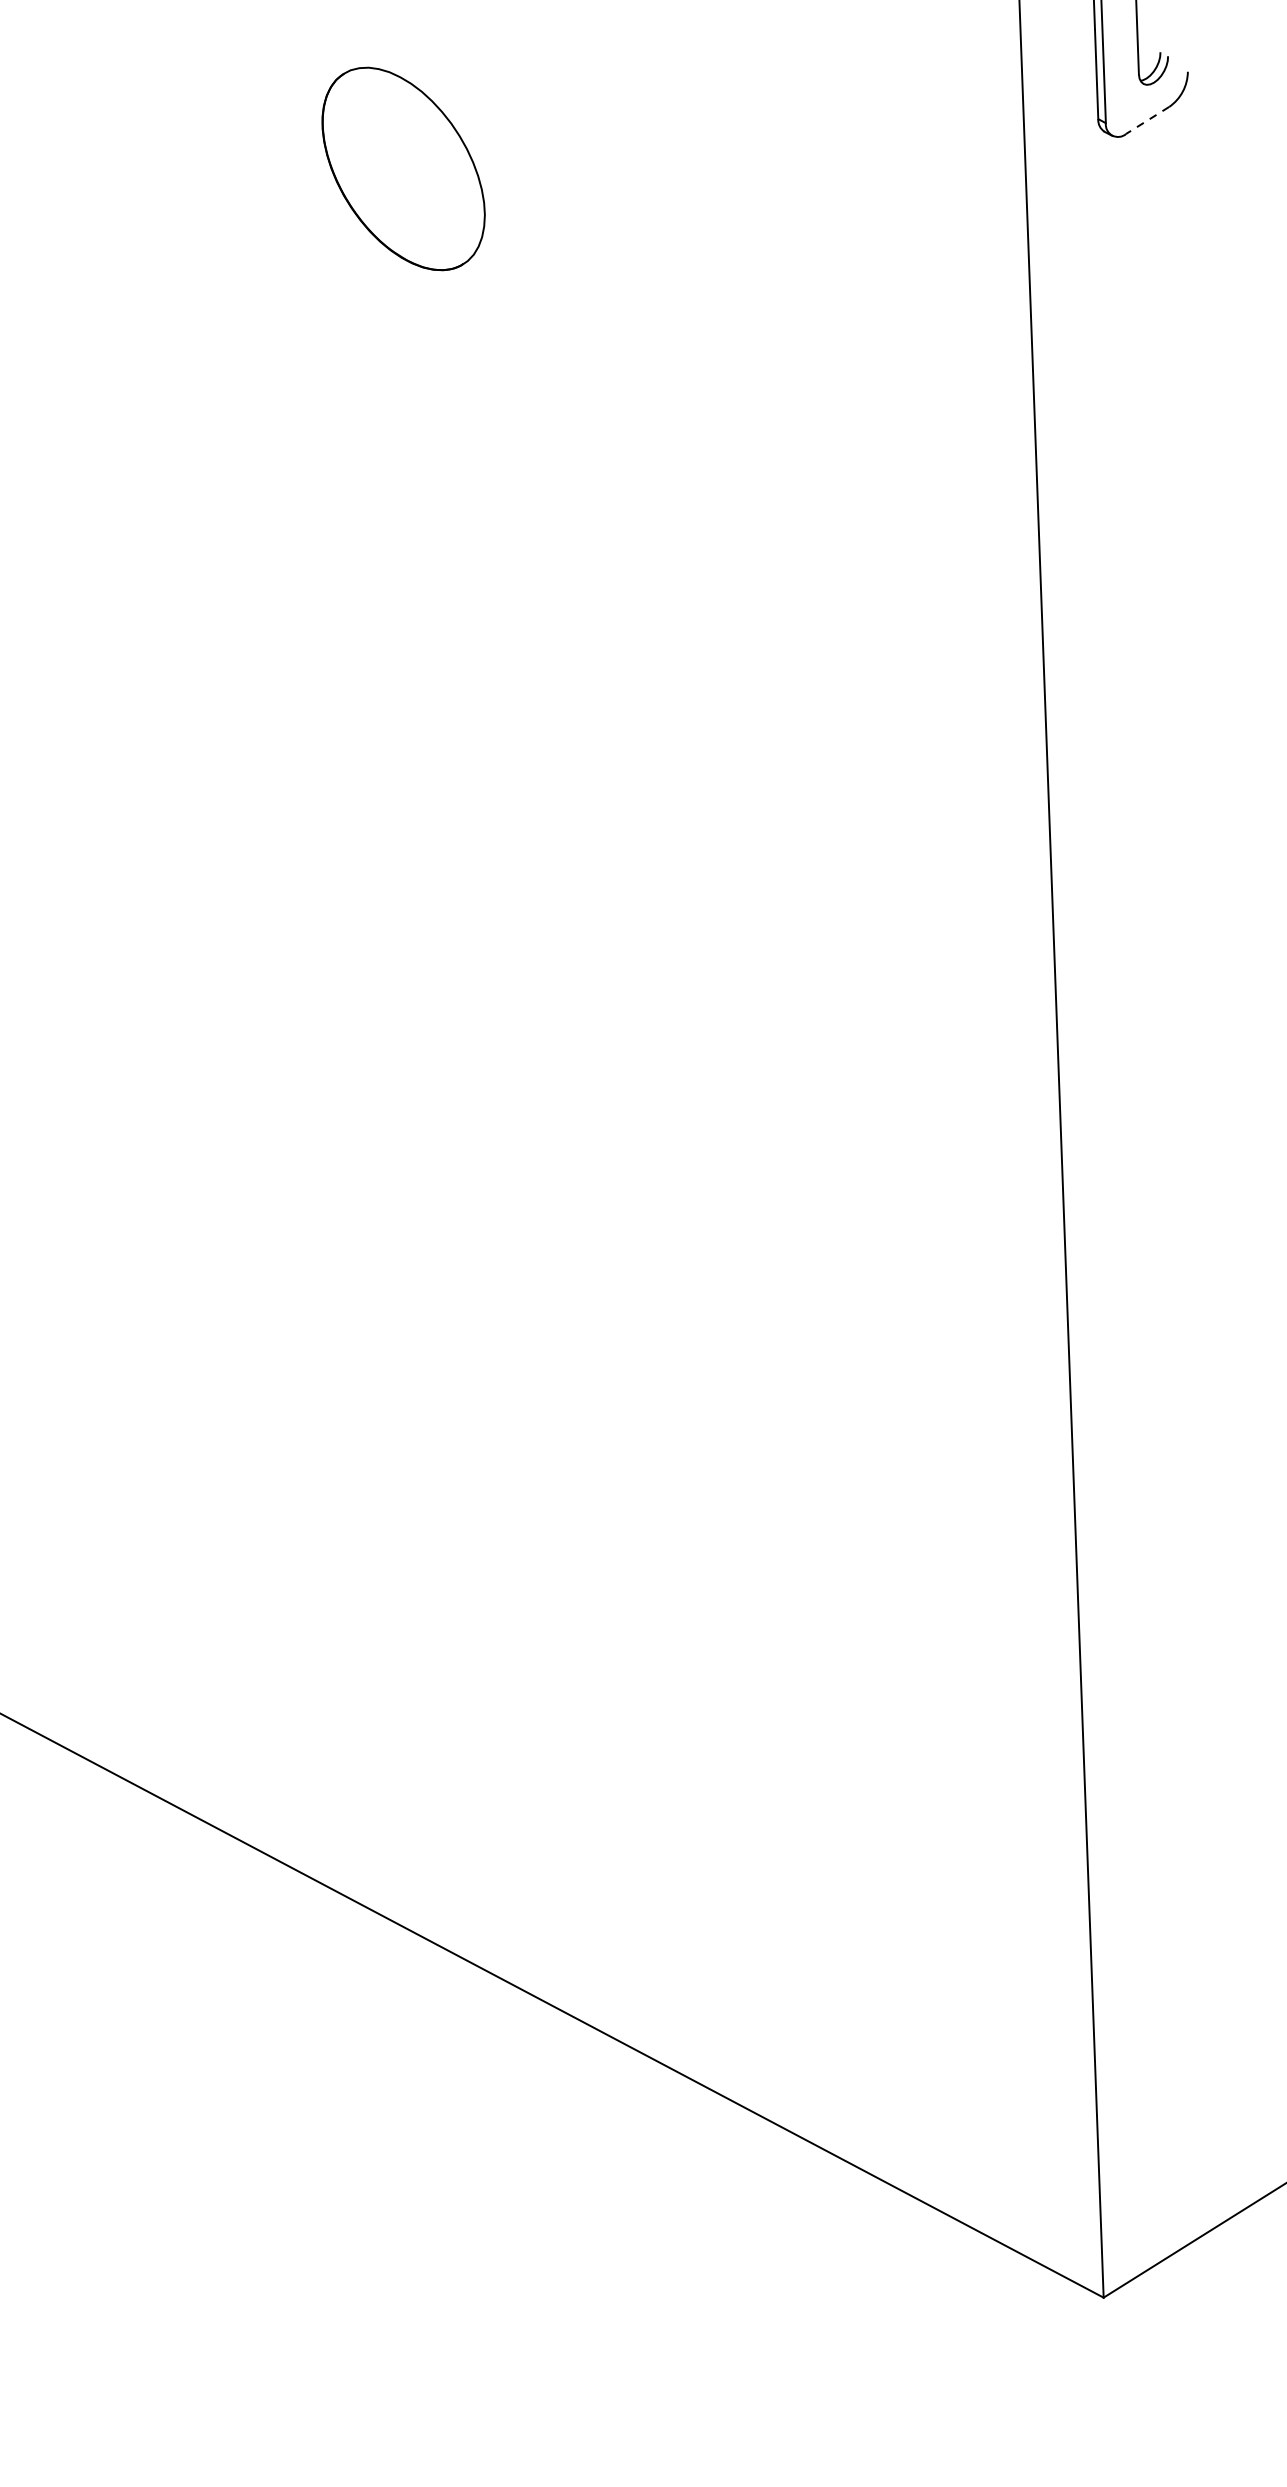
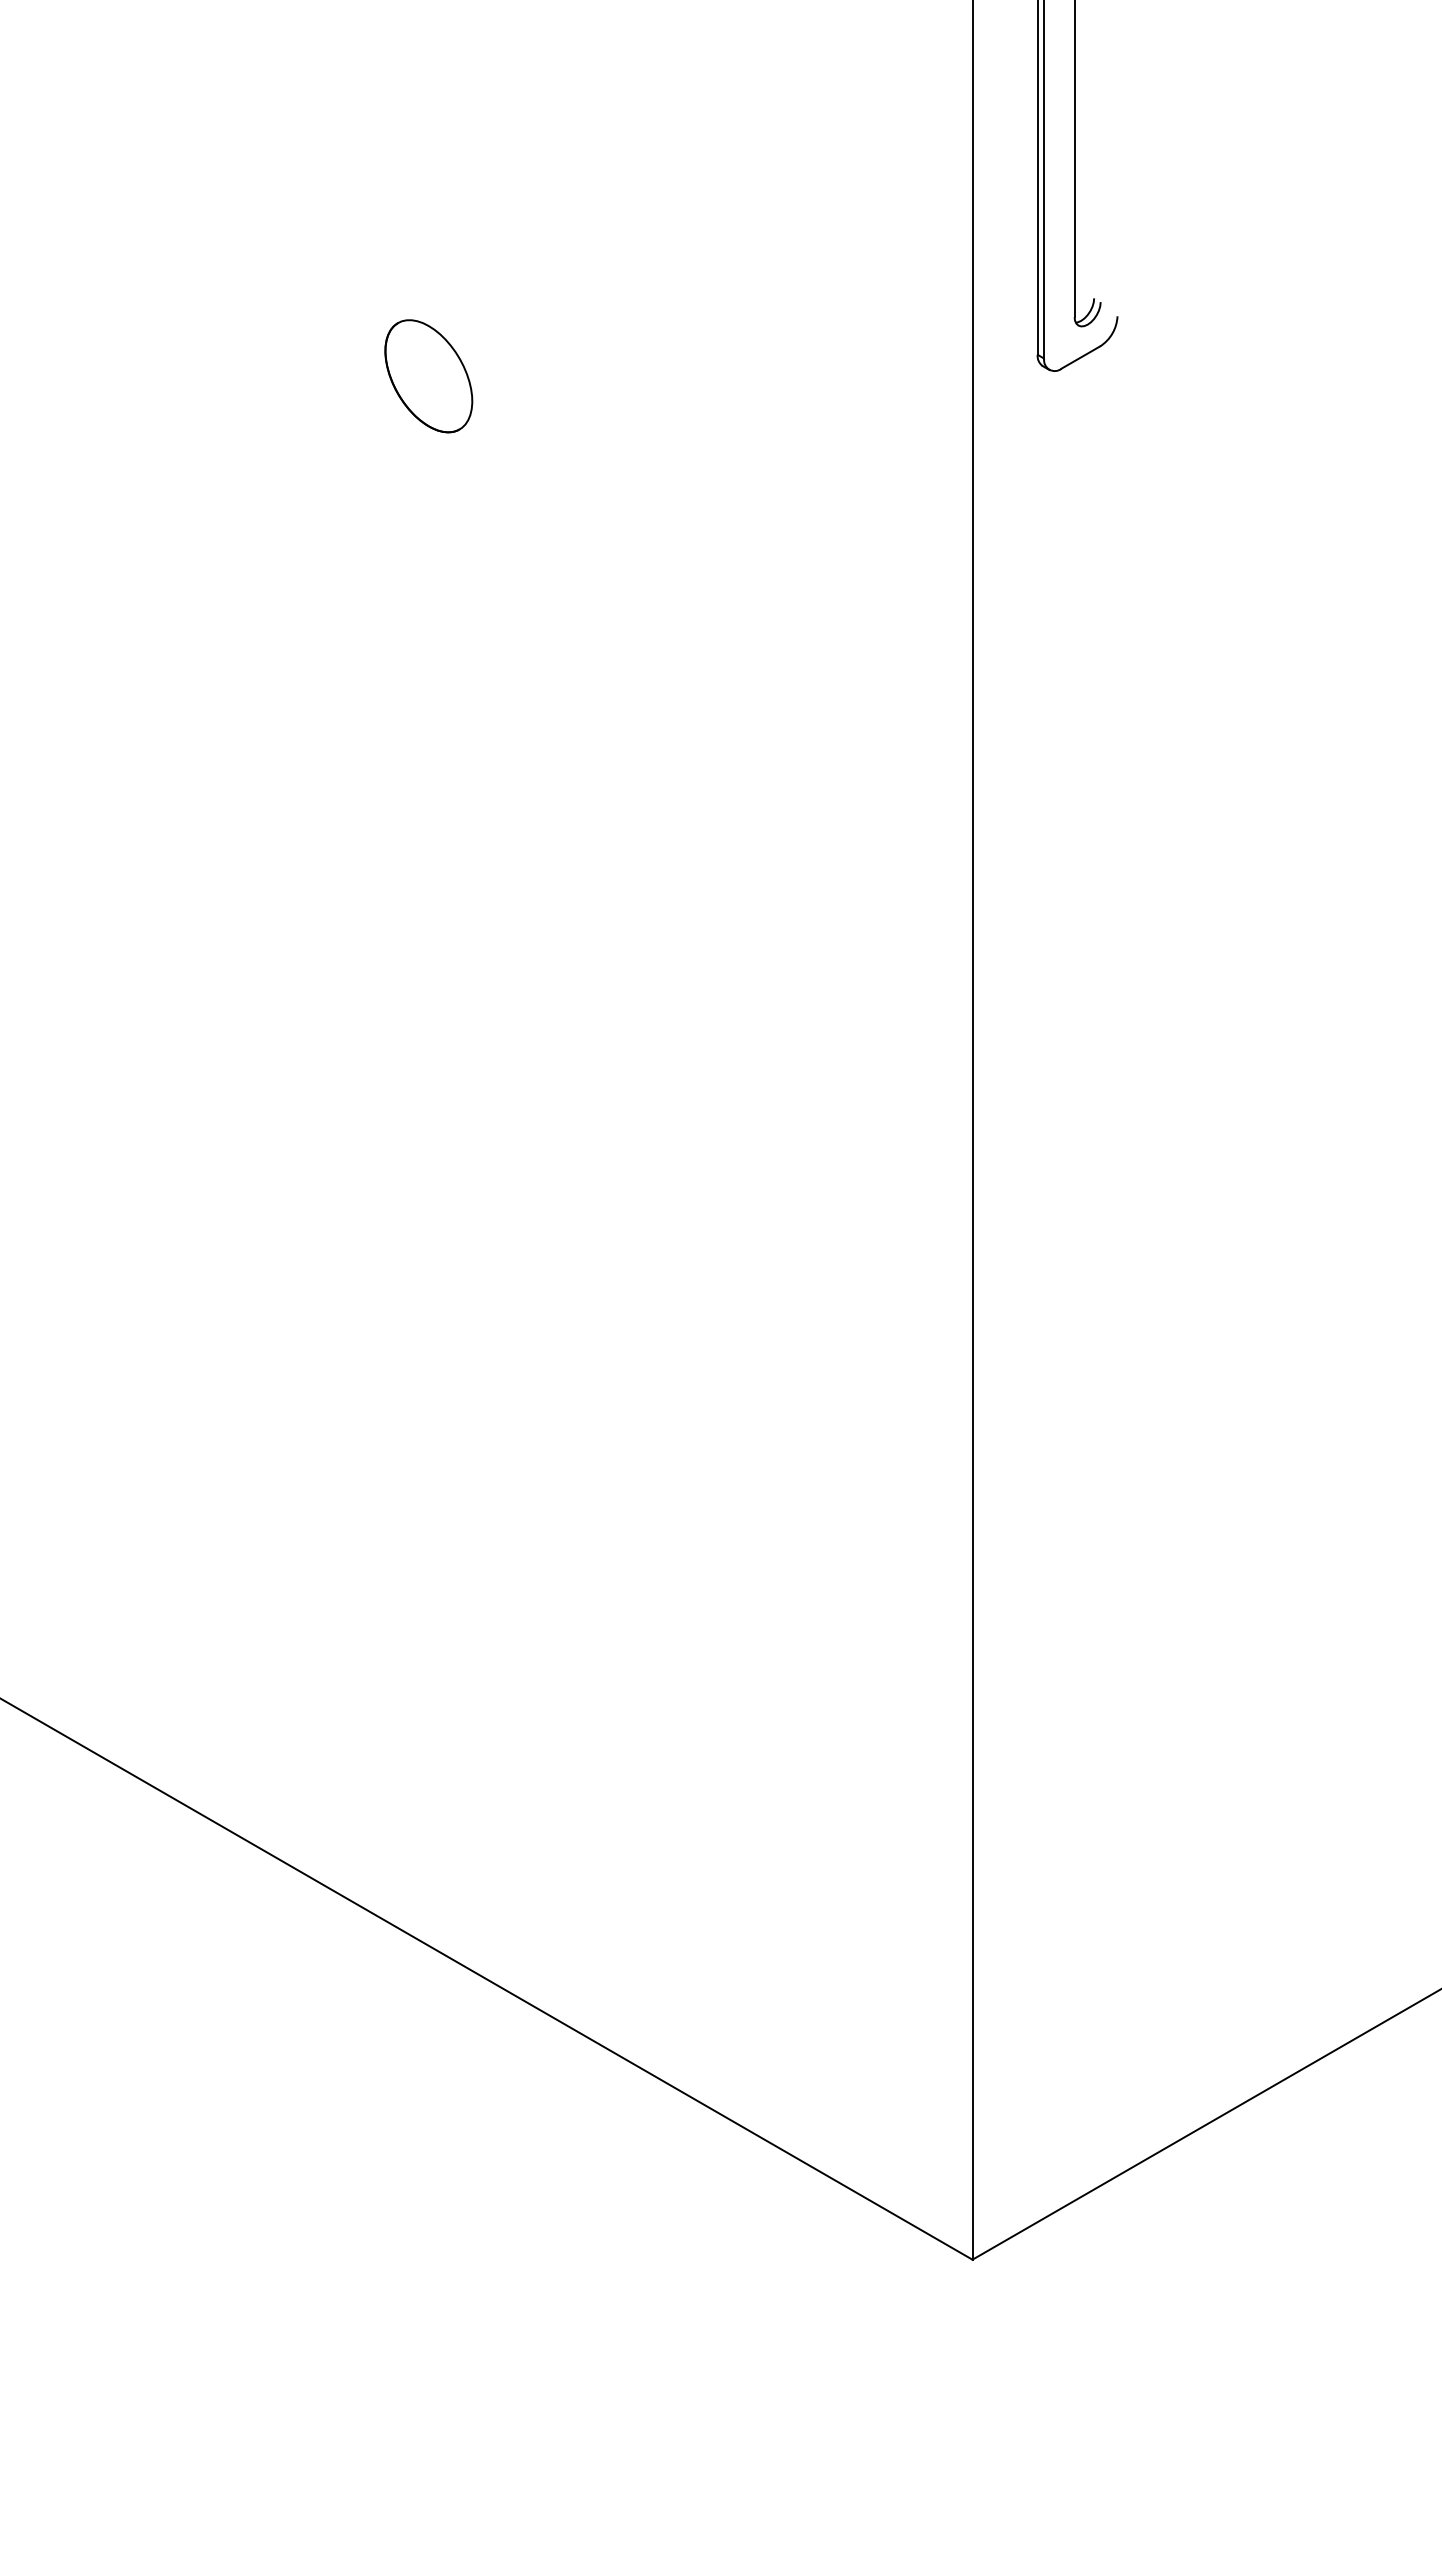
line: (1147, 120) -> (1080, 357), dashed -> solid
part: (403, 169) -> (428, 376), size x0.62

